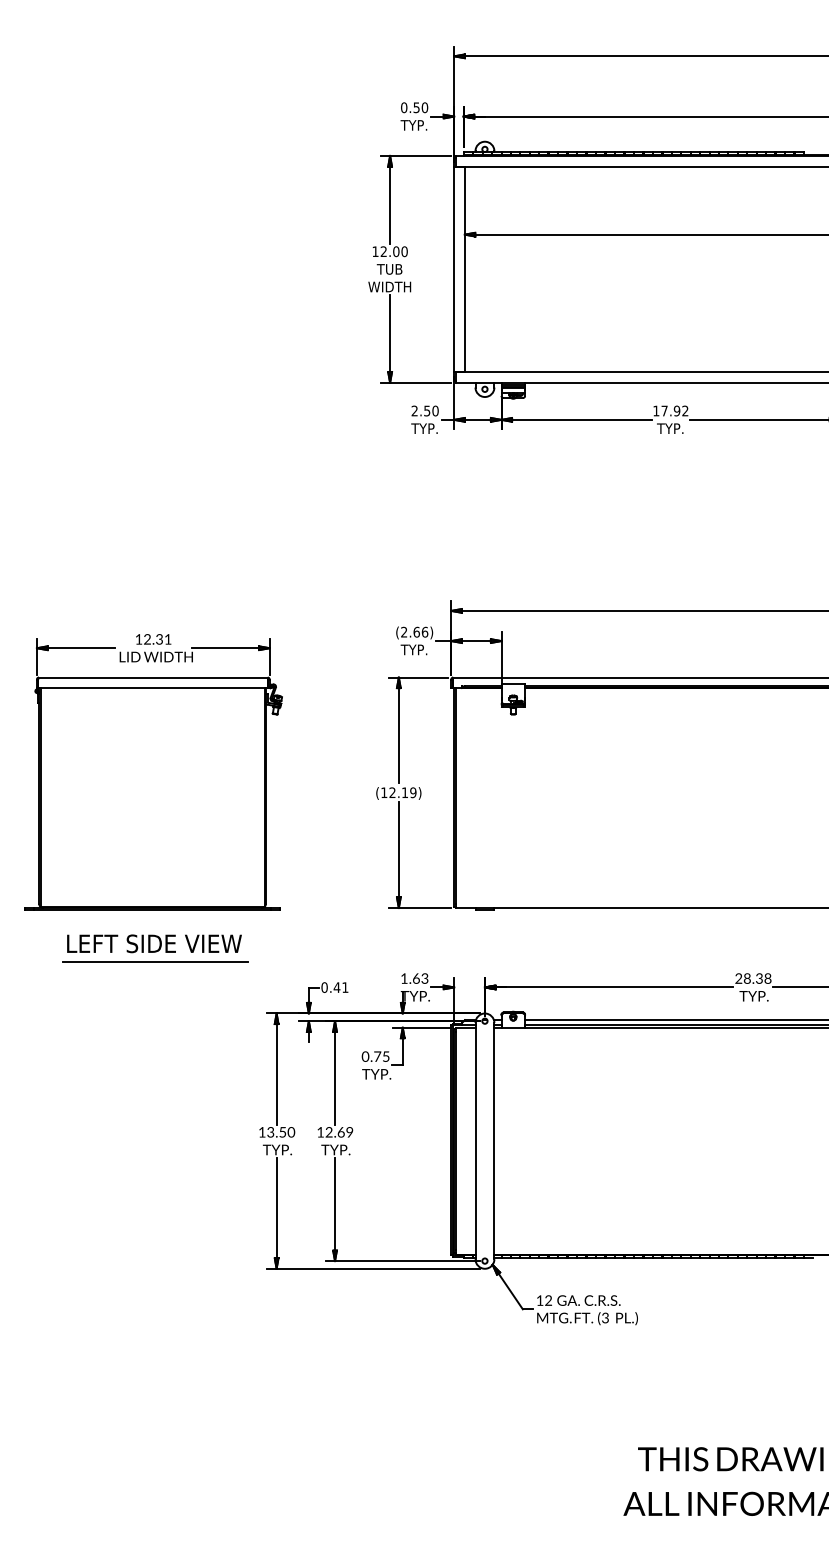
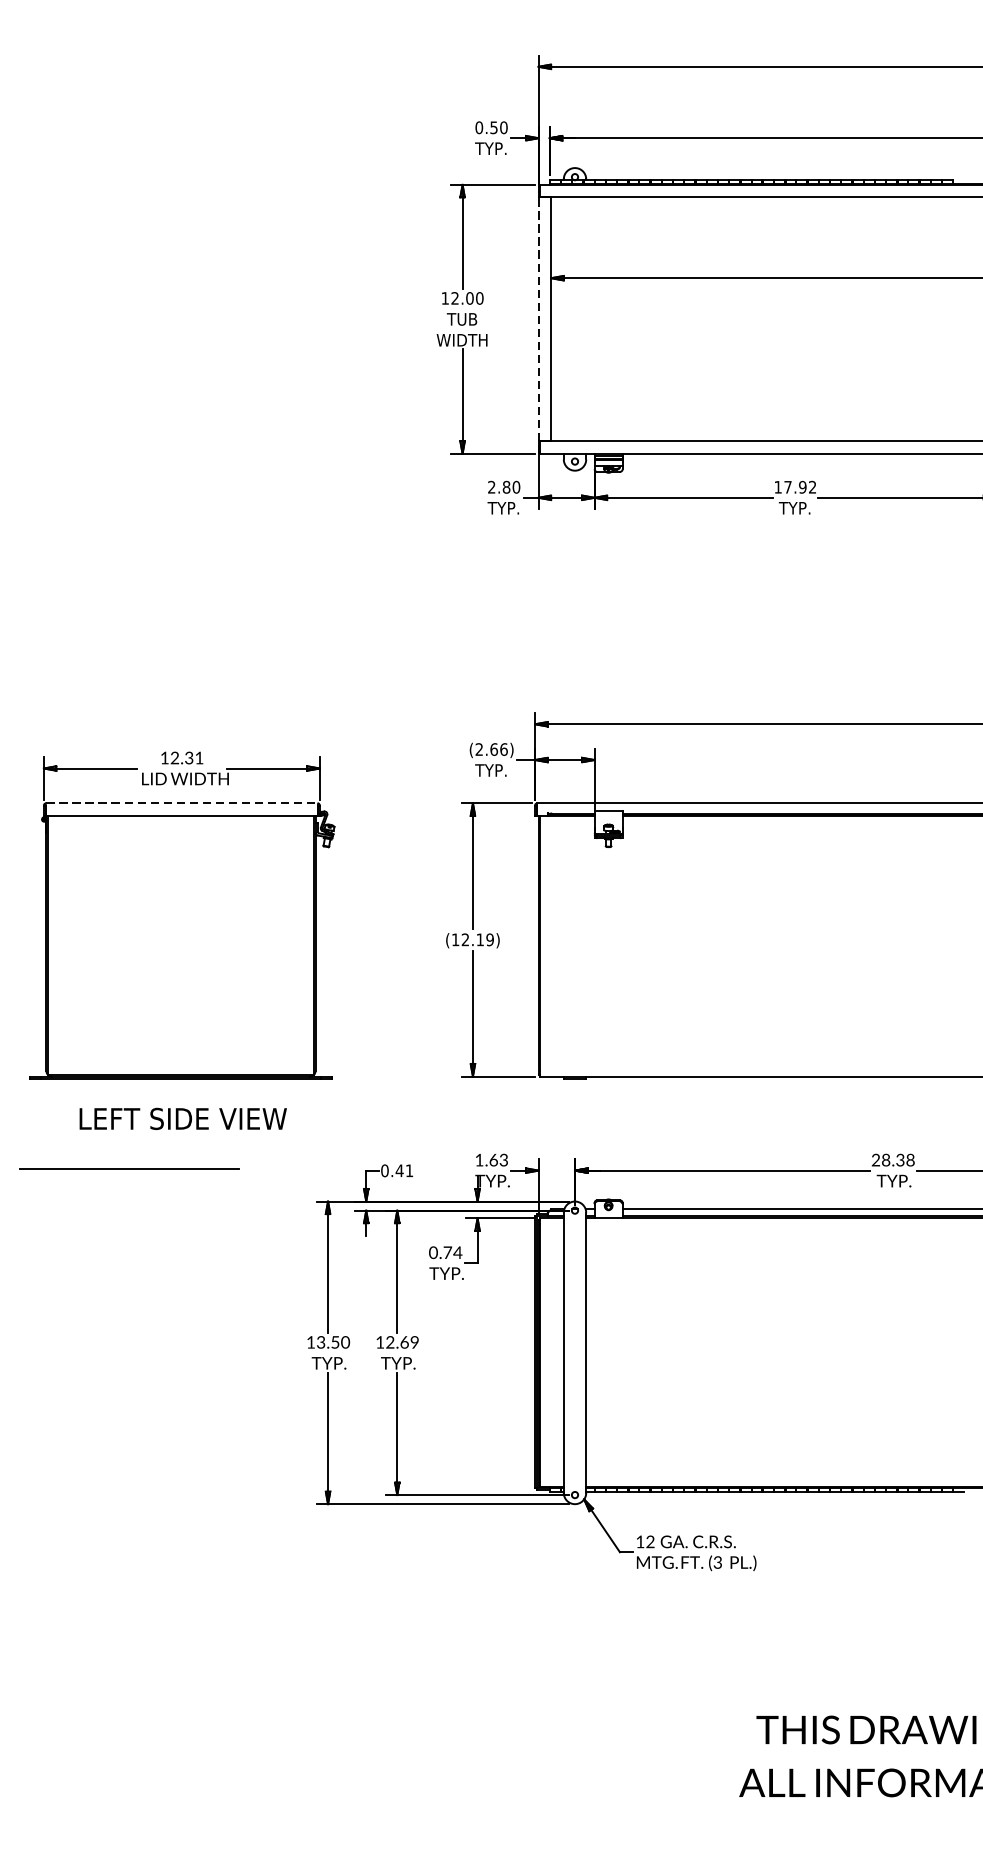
line: (454, 269) -> (538, 319), solid -> dashed
text: (427, 410) -> (506, 486), 2.50 -> 2.80
line: (153, 677) -> (182, 803), solid -> dashed
line: (155, 961) -> (129, 1168), moved
text: (385, 1056) -> (457, 1252), 0.75 -> 0.74

